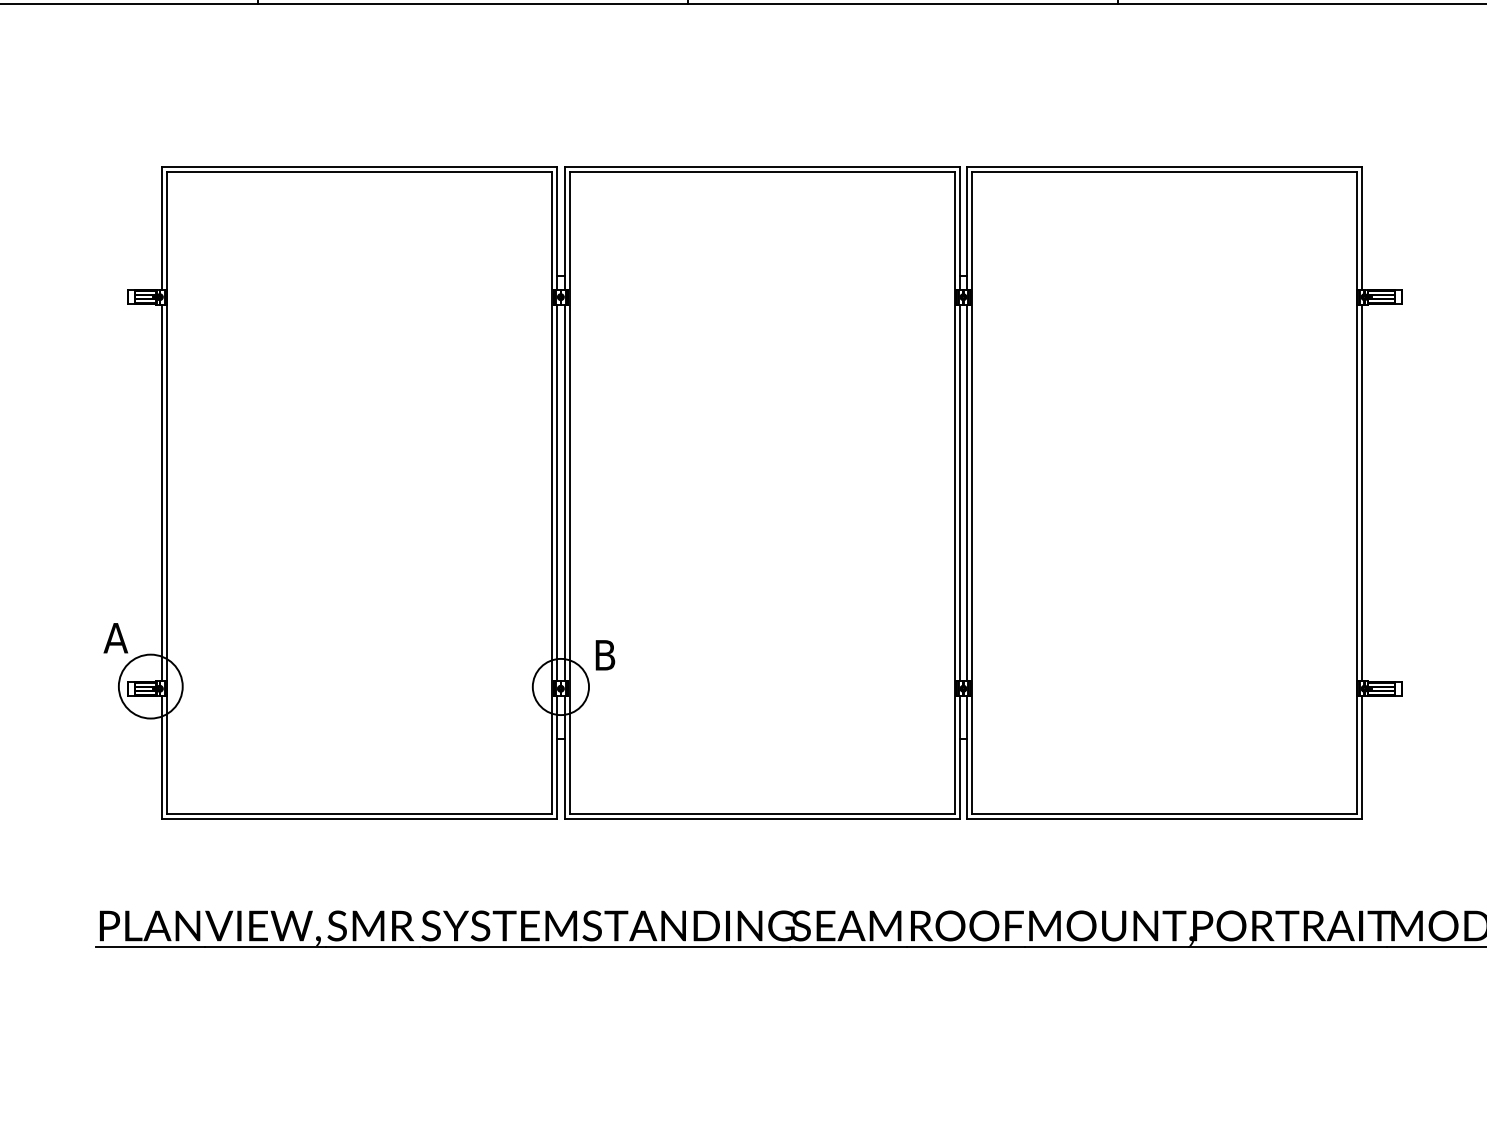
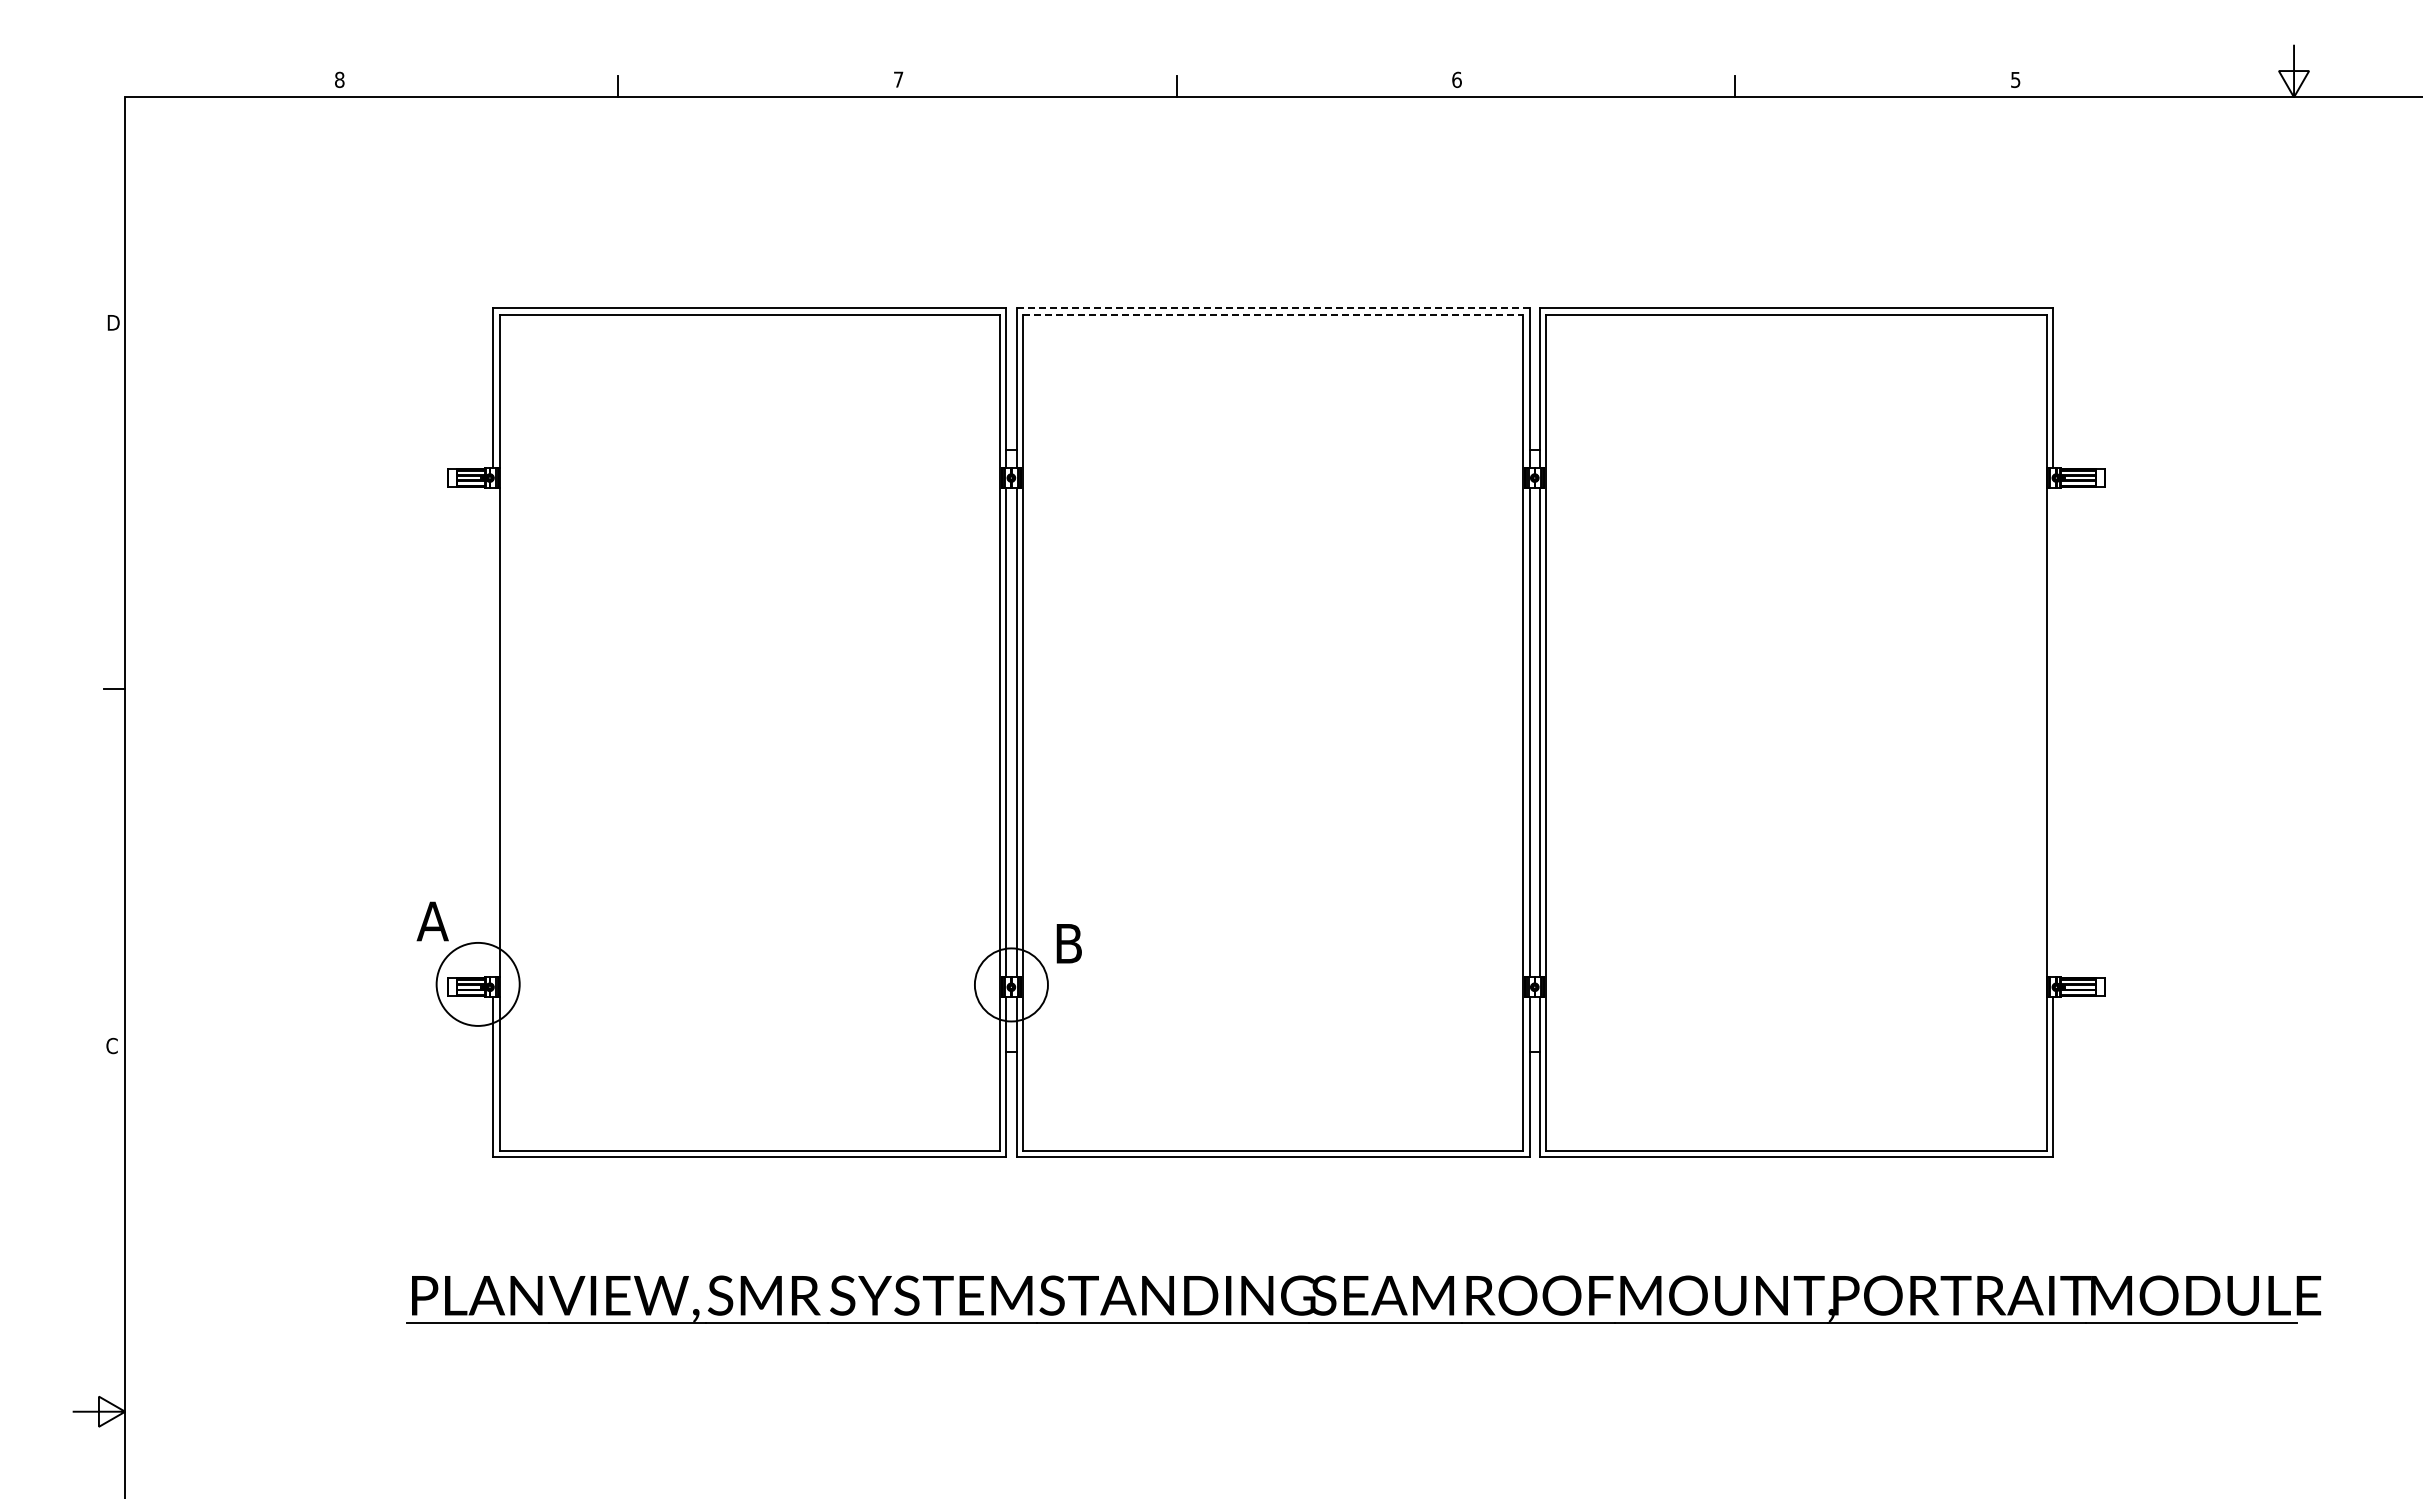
line: (762, 166) -> (1273, 308), solid -> dashed
line: (762, 171) -> (1273, 314), solid -> dashed
line: (162, 492) -> (493, 732), removed
line: (1362, 492) -> (2053, 732), removed

